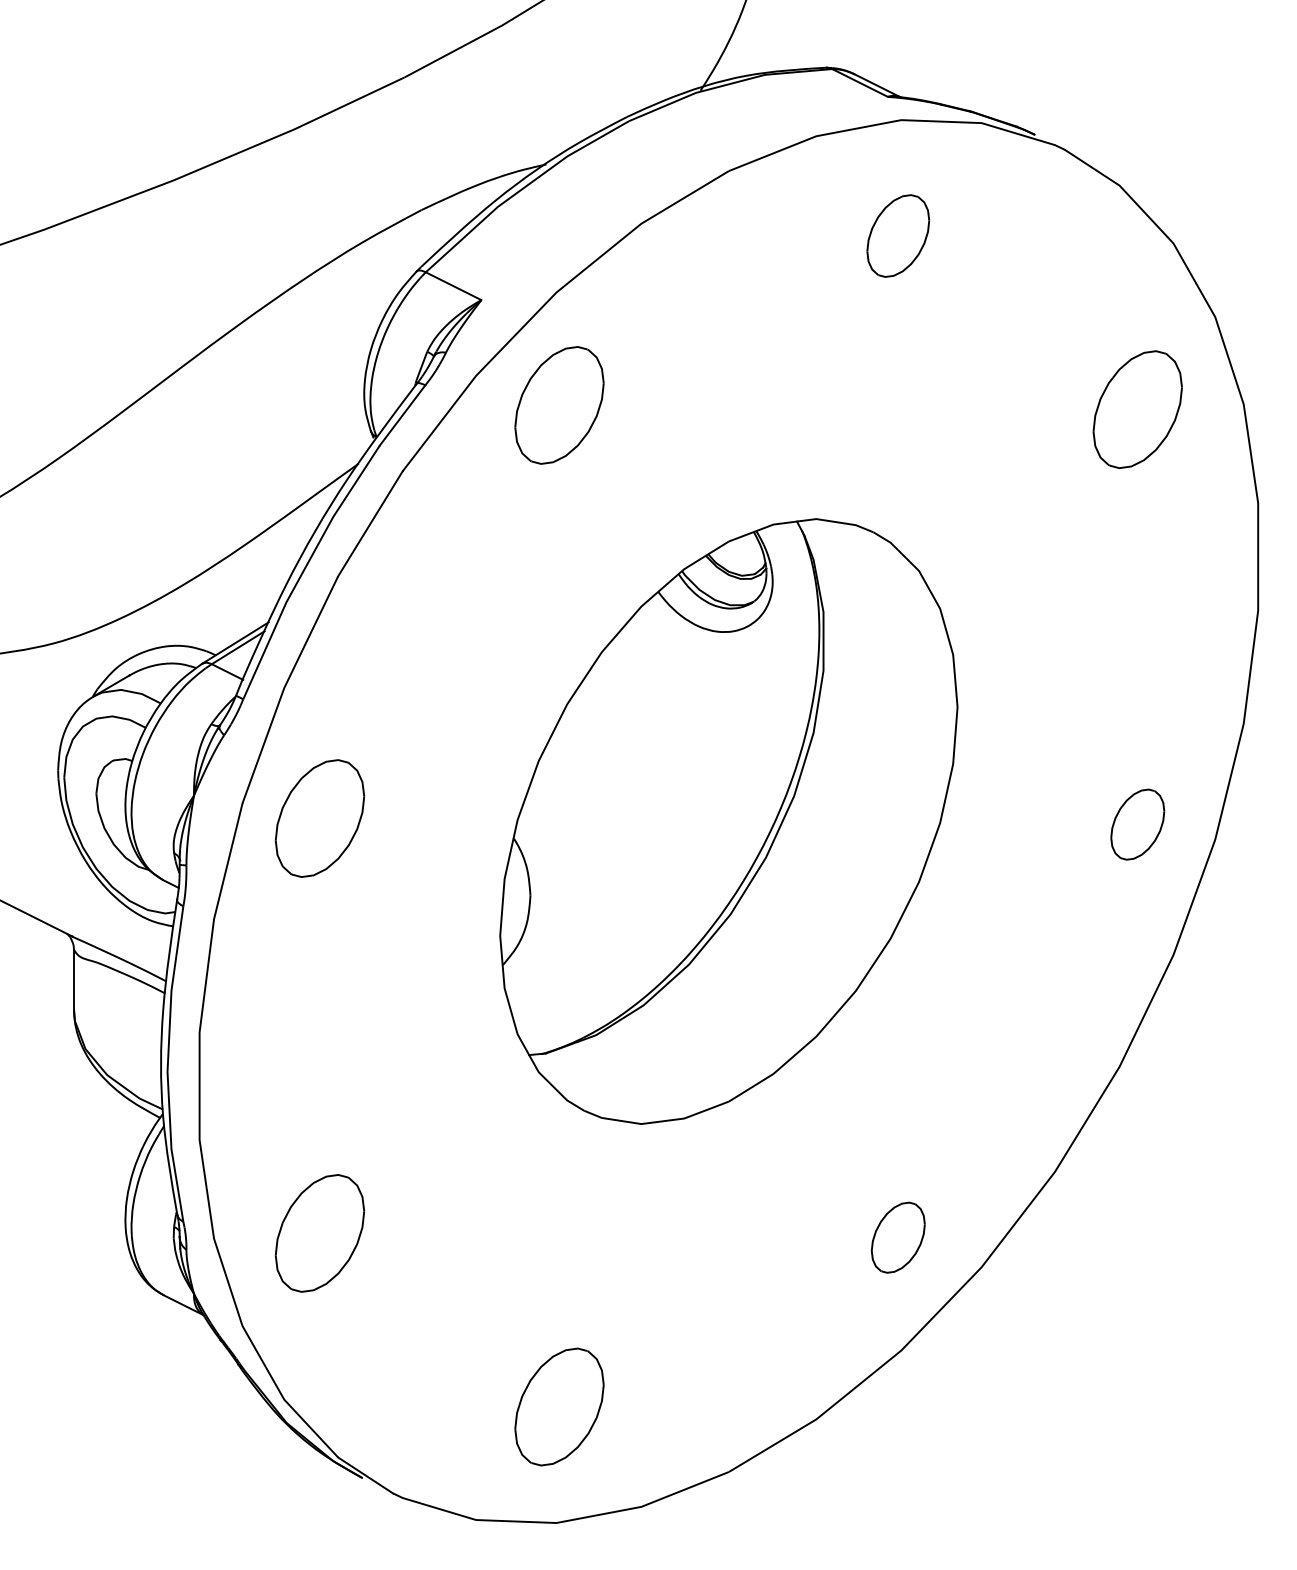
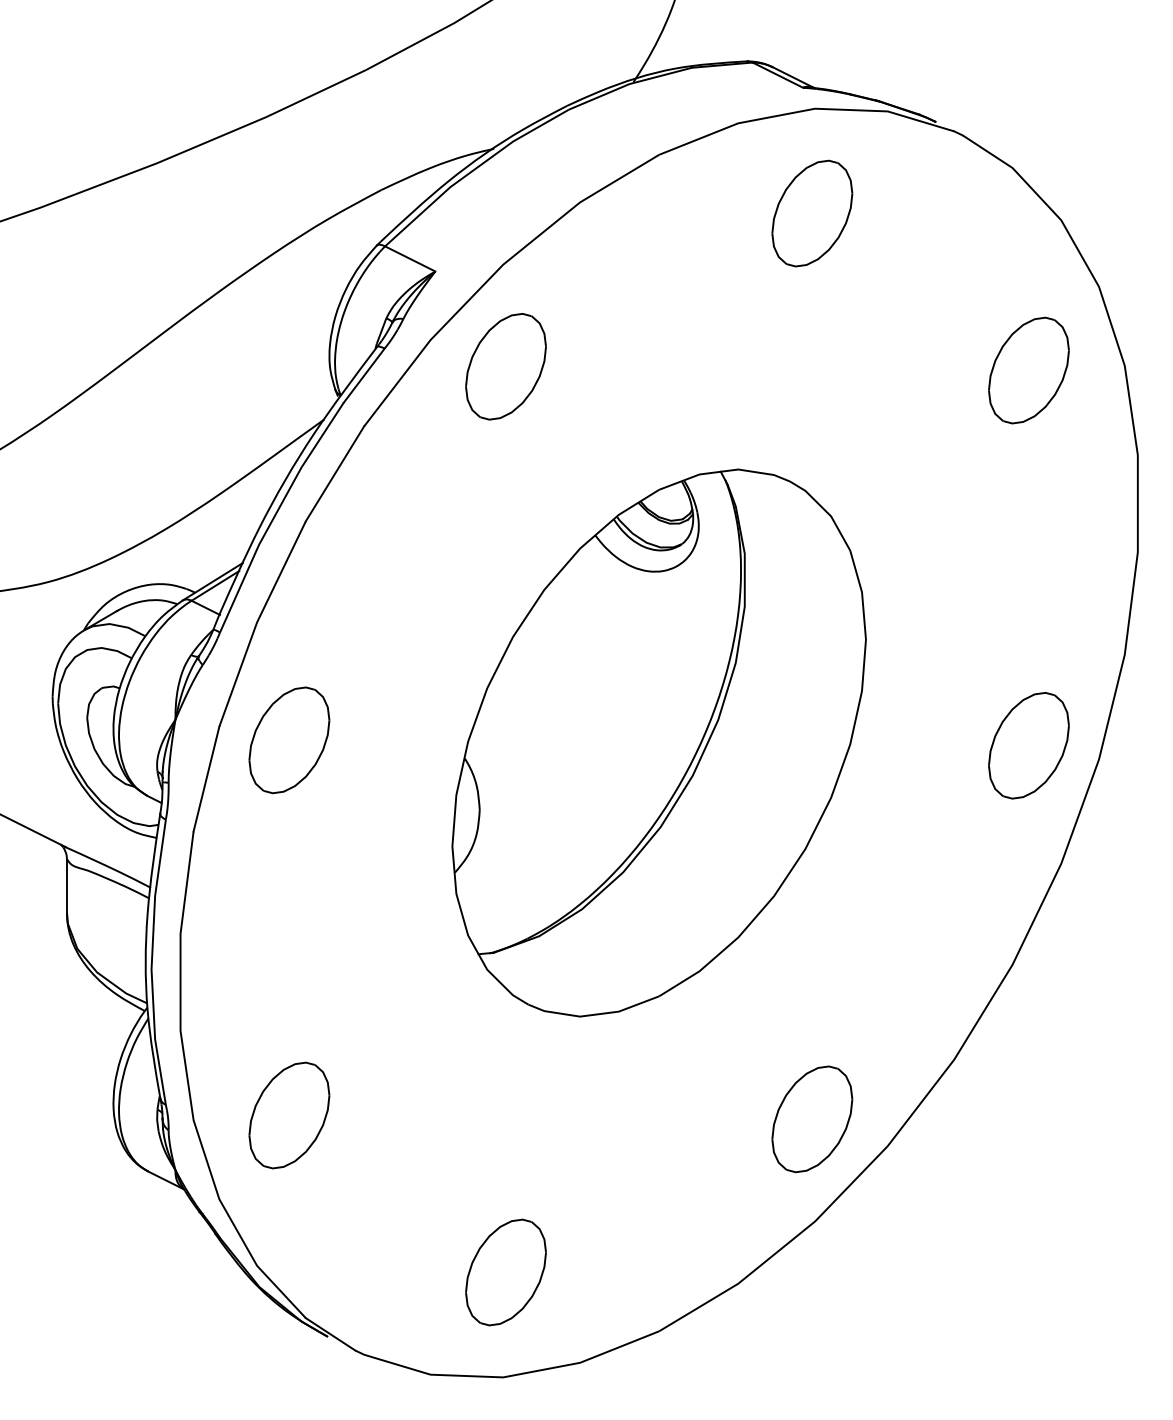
part: (898, 235) -> (812, 213), size x1.43
part: (1137, 824) -> (1028, 745), size x1.67
part: (898, 1237) -> (812, 1119), size x1.67

